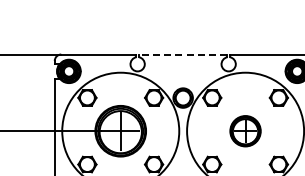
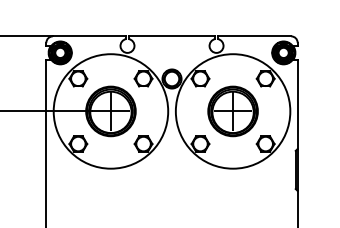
line: (182, 54) -> (171, 36), dashed -> solid
part: (244, 131) -> (232, 111), size x1.67

